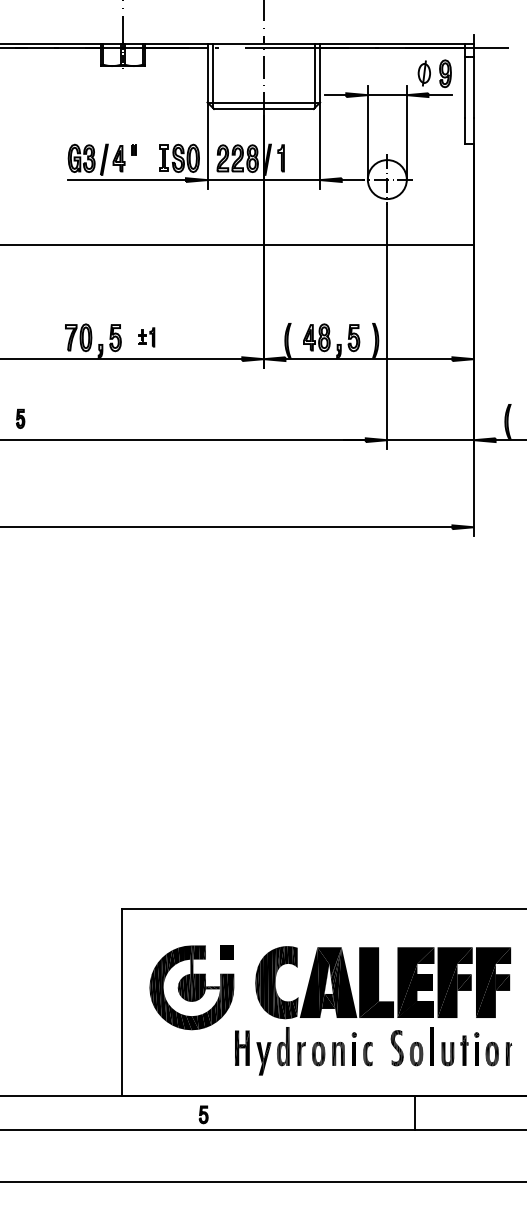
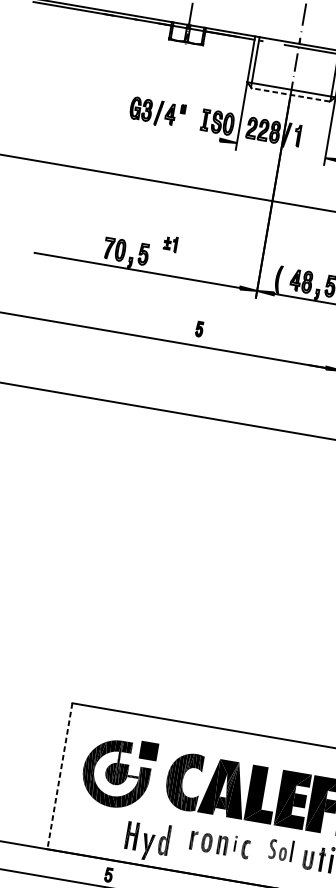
line: (263, 109) -> (290, 95), solid -> dashed
line: (126, 180) -> (173, 132), removed
line: (263, 180) -> (280, 150), removed
part: (146, 337) -> (170, 244), moved
part: (20, 418) -> (199, 328), moved
part: (226, 952) -> (148, 750), size x1.6
line: (122, 1003) -> (60, 776), solid -> dashed
part: (411, 1046) -> (280, 849), size x0.7
part: (353, 1048) -> (235, 843), size x0.6
part: (262, 1051) -> (147, 841), moved

